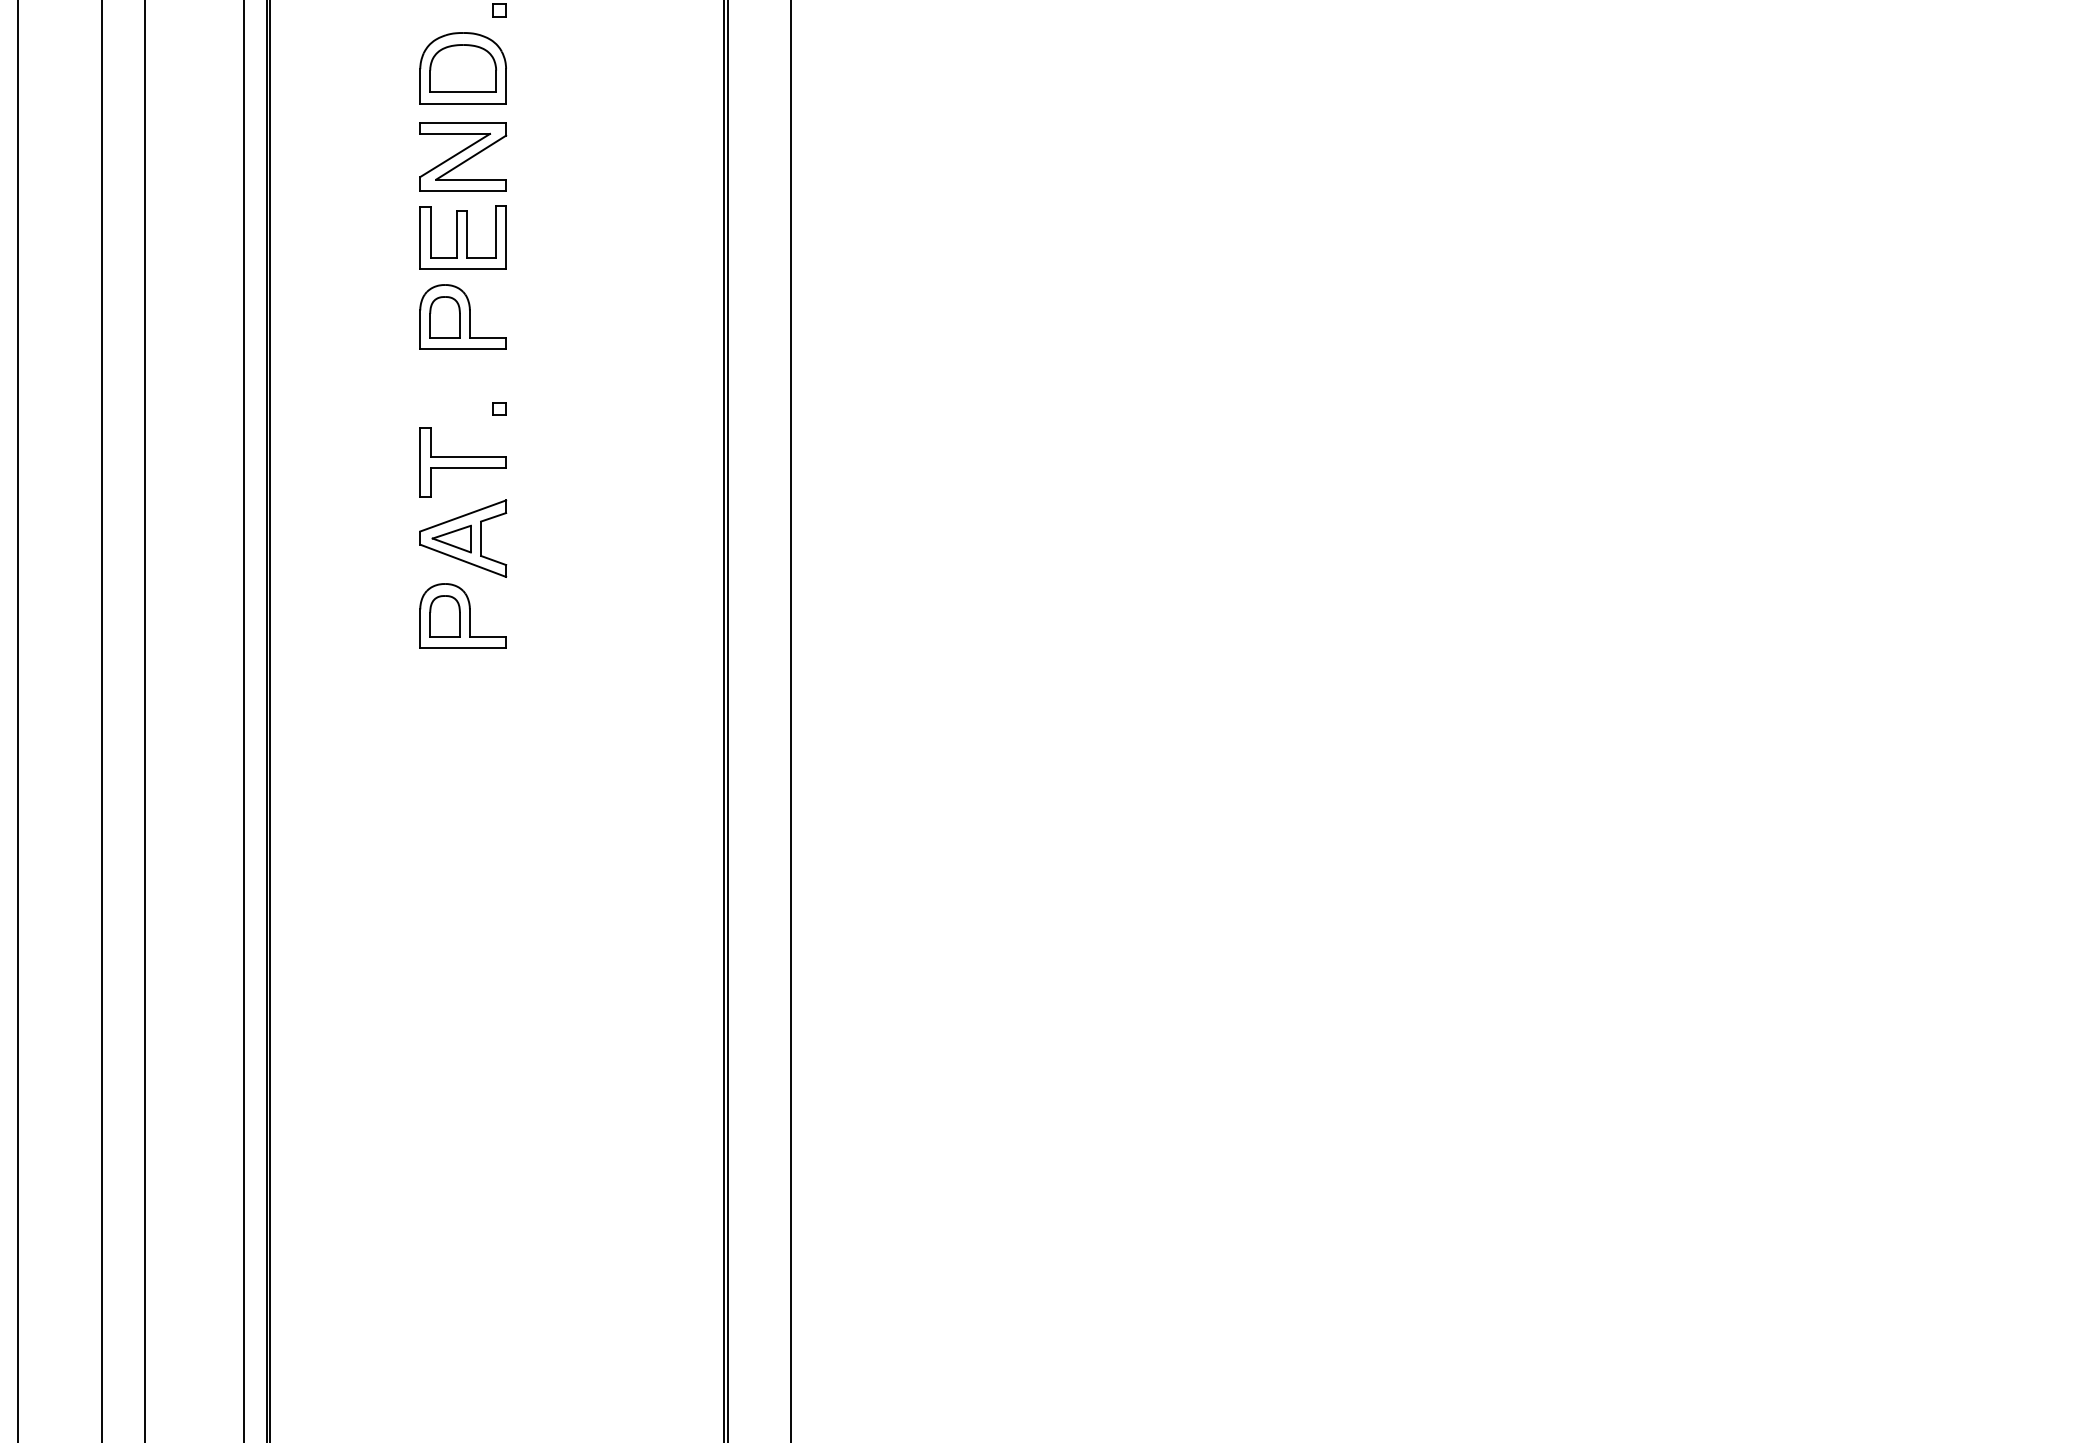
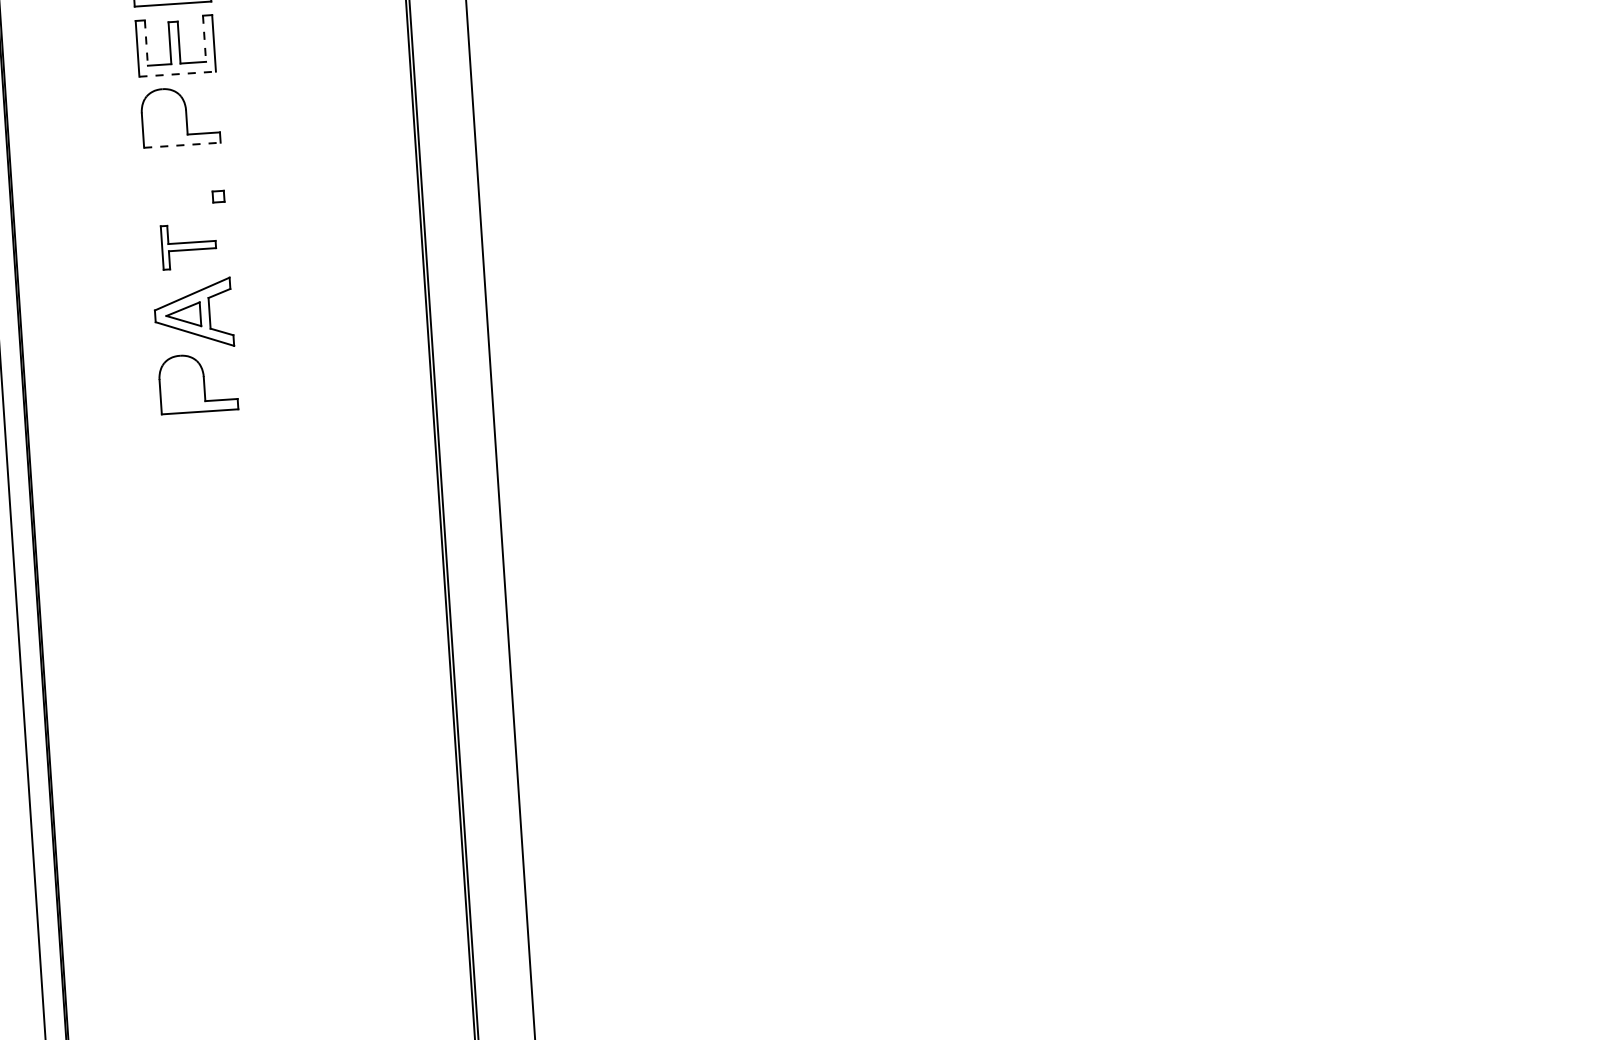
line: (495, 231) -> (204, 38), solid -> dashed
line: (430, 232) -> (146, 43), solid -> dashed
line: (463, 269) -> (177, 74), solid -> dashed
part: (444, 317) -> (163, 118), removed
line: (463, 349) -> (182, 145), solid -> dashed
part: (462, 462) -> (188, 246), size x0.7
part: (444, 616) -> (181, 384), removed

